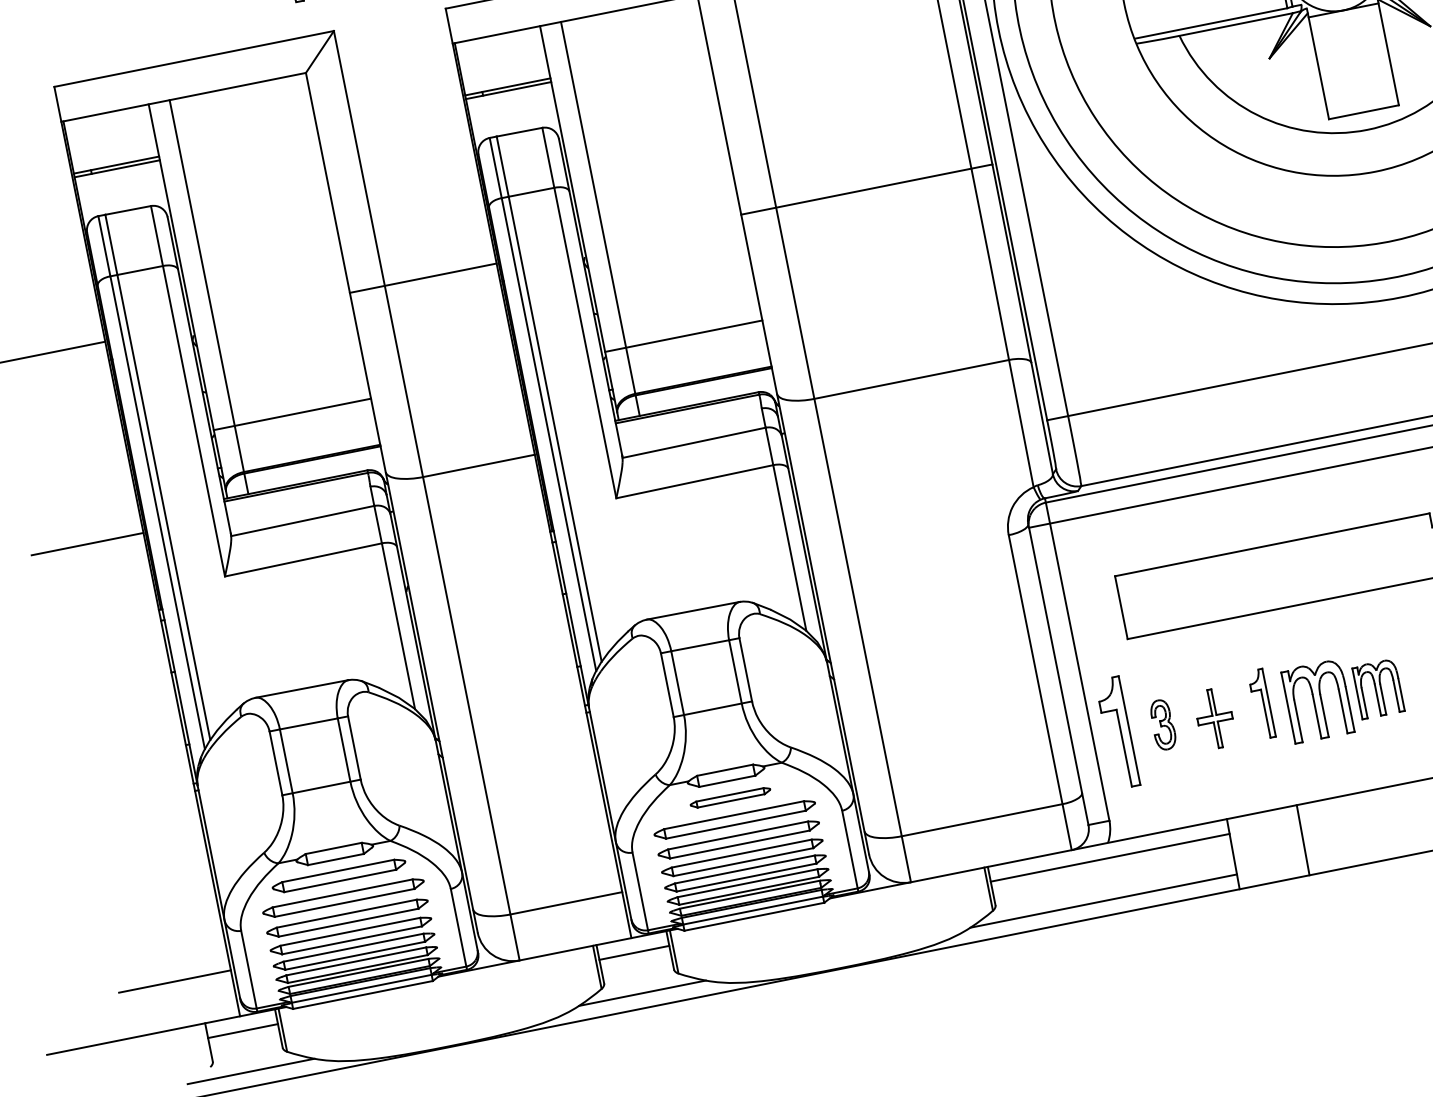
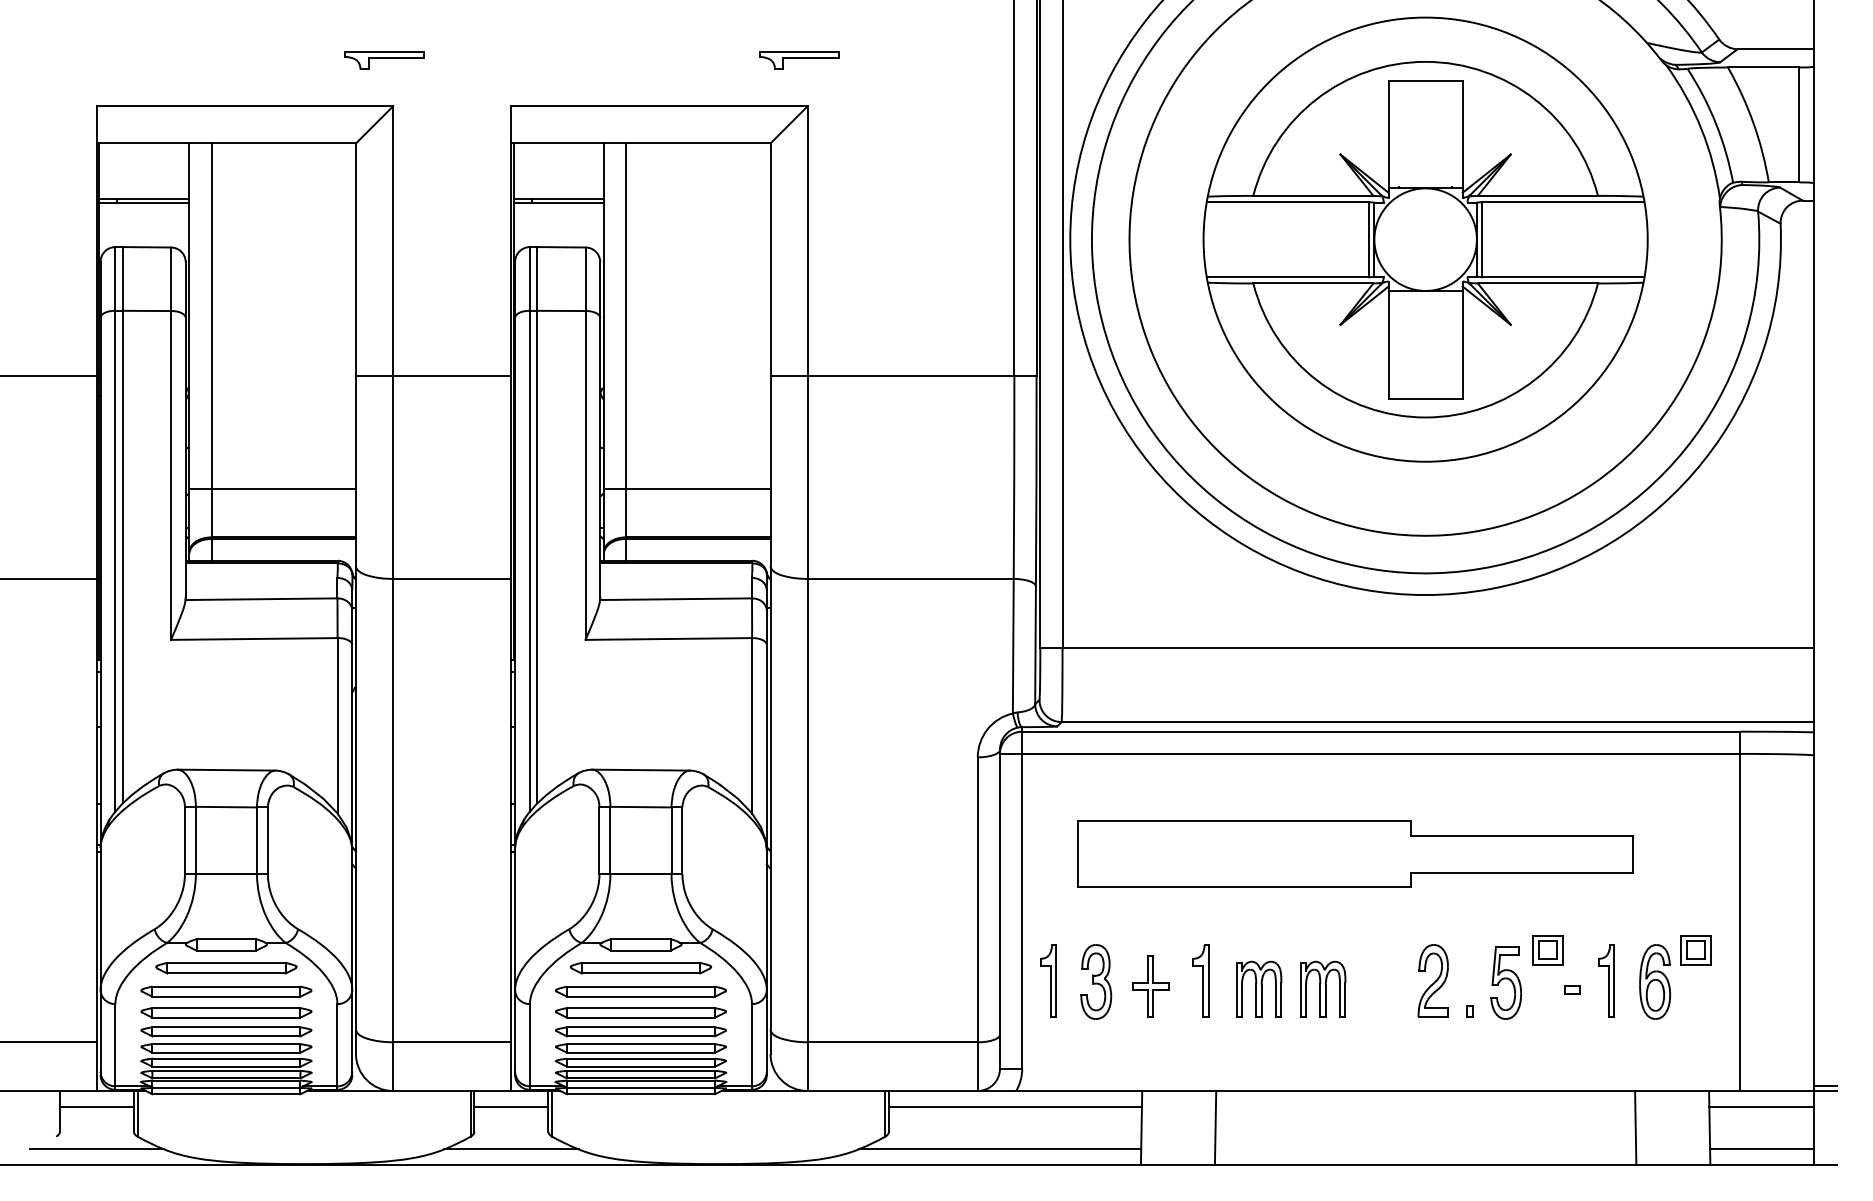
part: (1318, 700) -> (1259, 988), size x0.71
part: (1163, 724) -> (1096, 981), size x1.43
part: (1117, 732) -> (1048, 980), size x0.62
part: (730, 798) -> (640, 968), size x1.67

